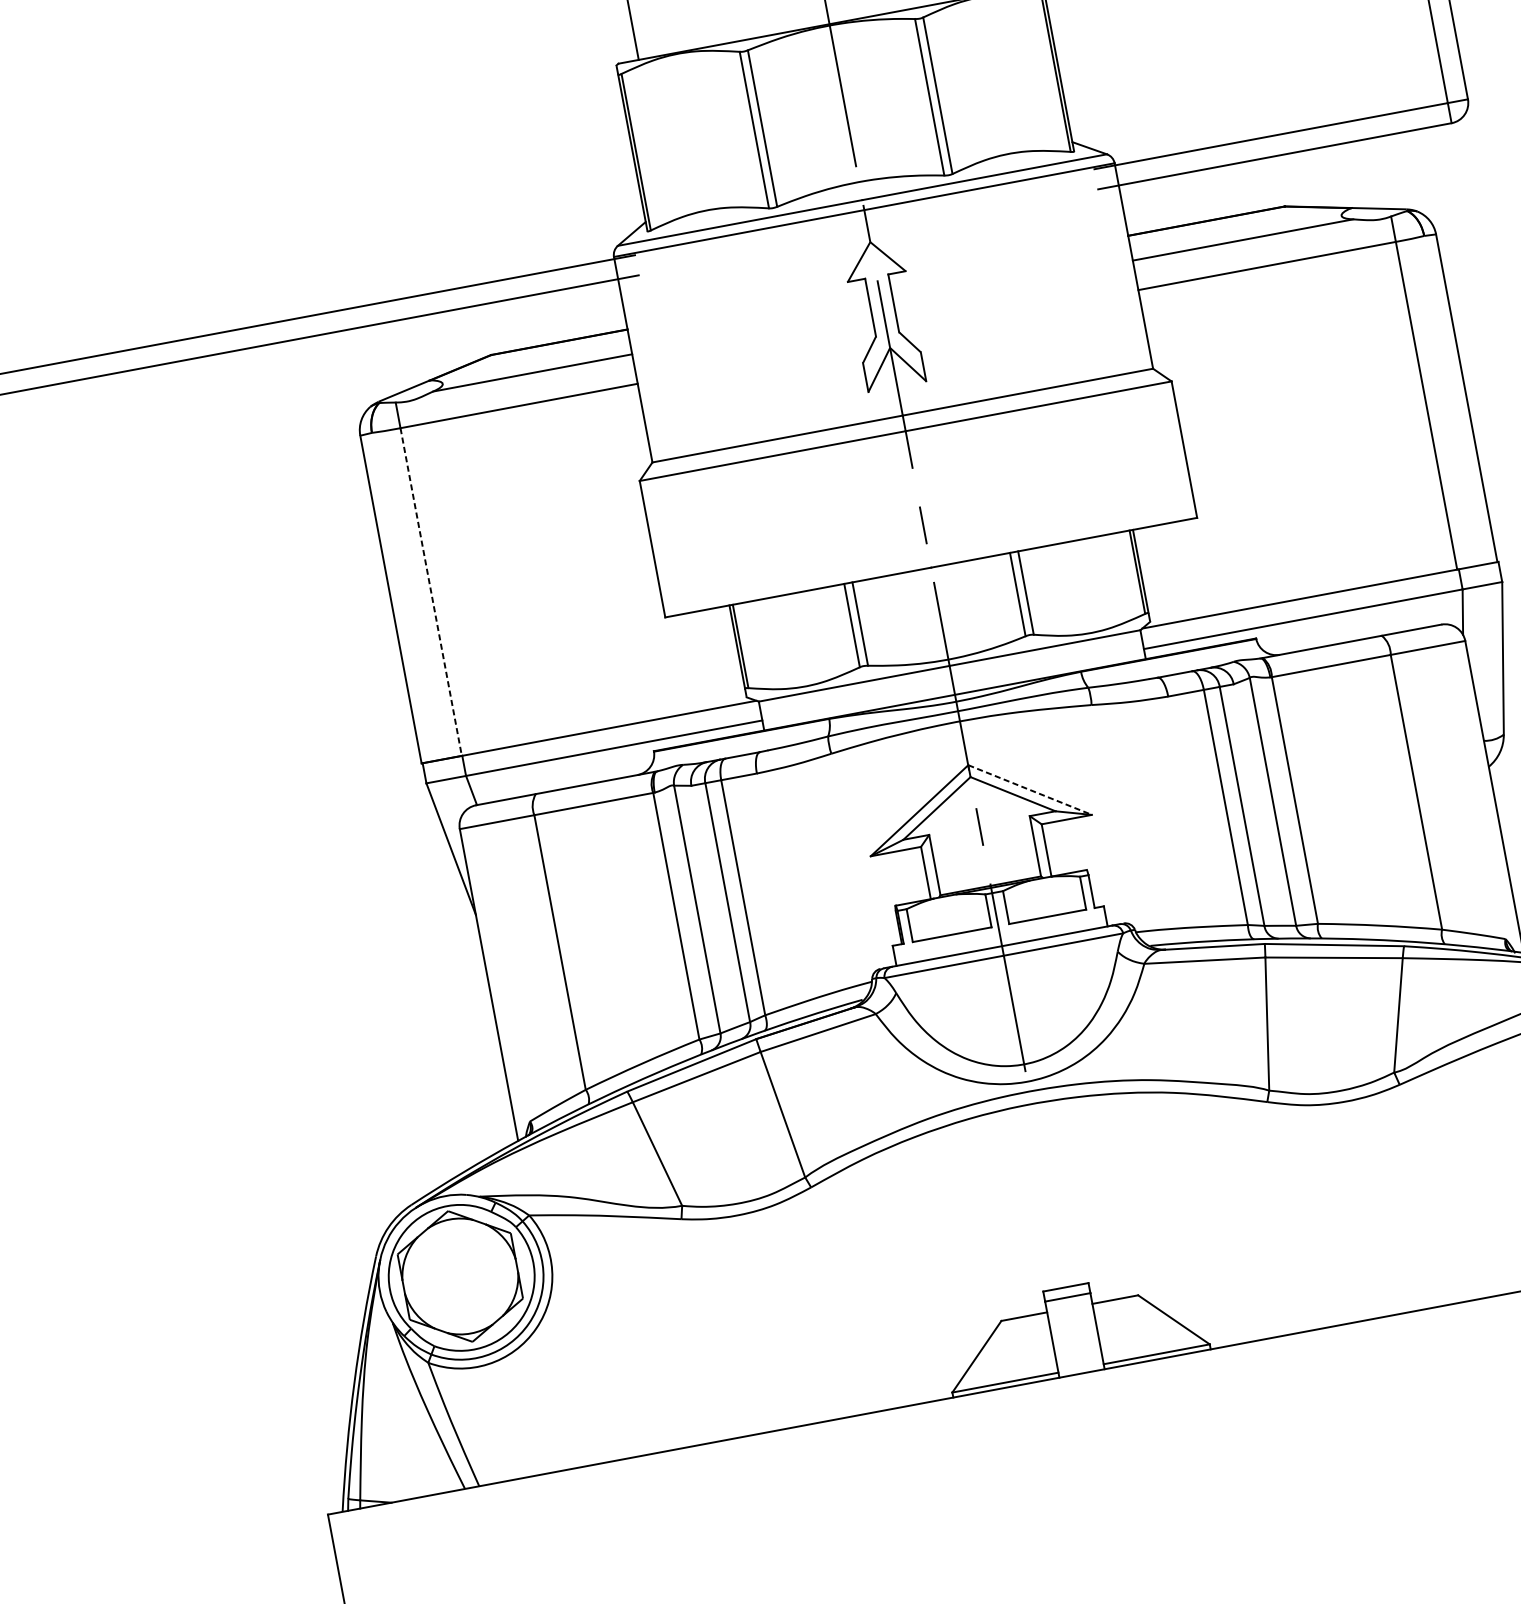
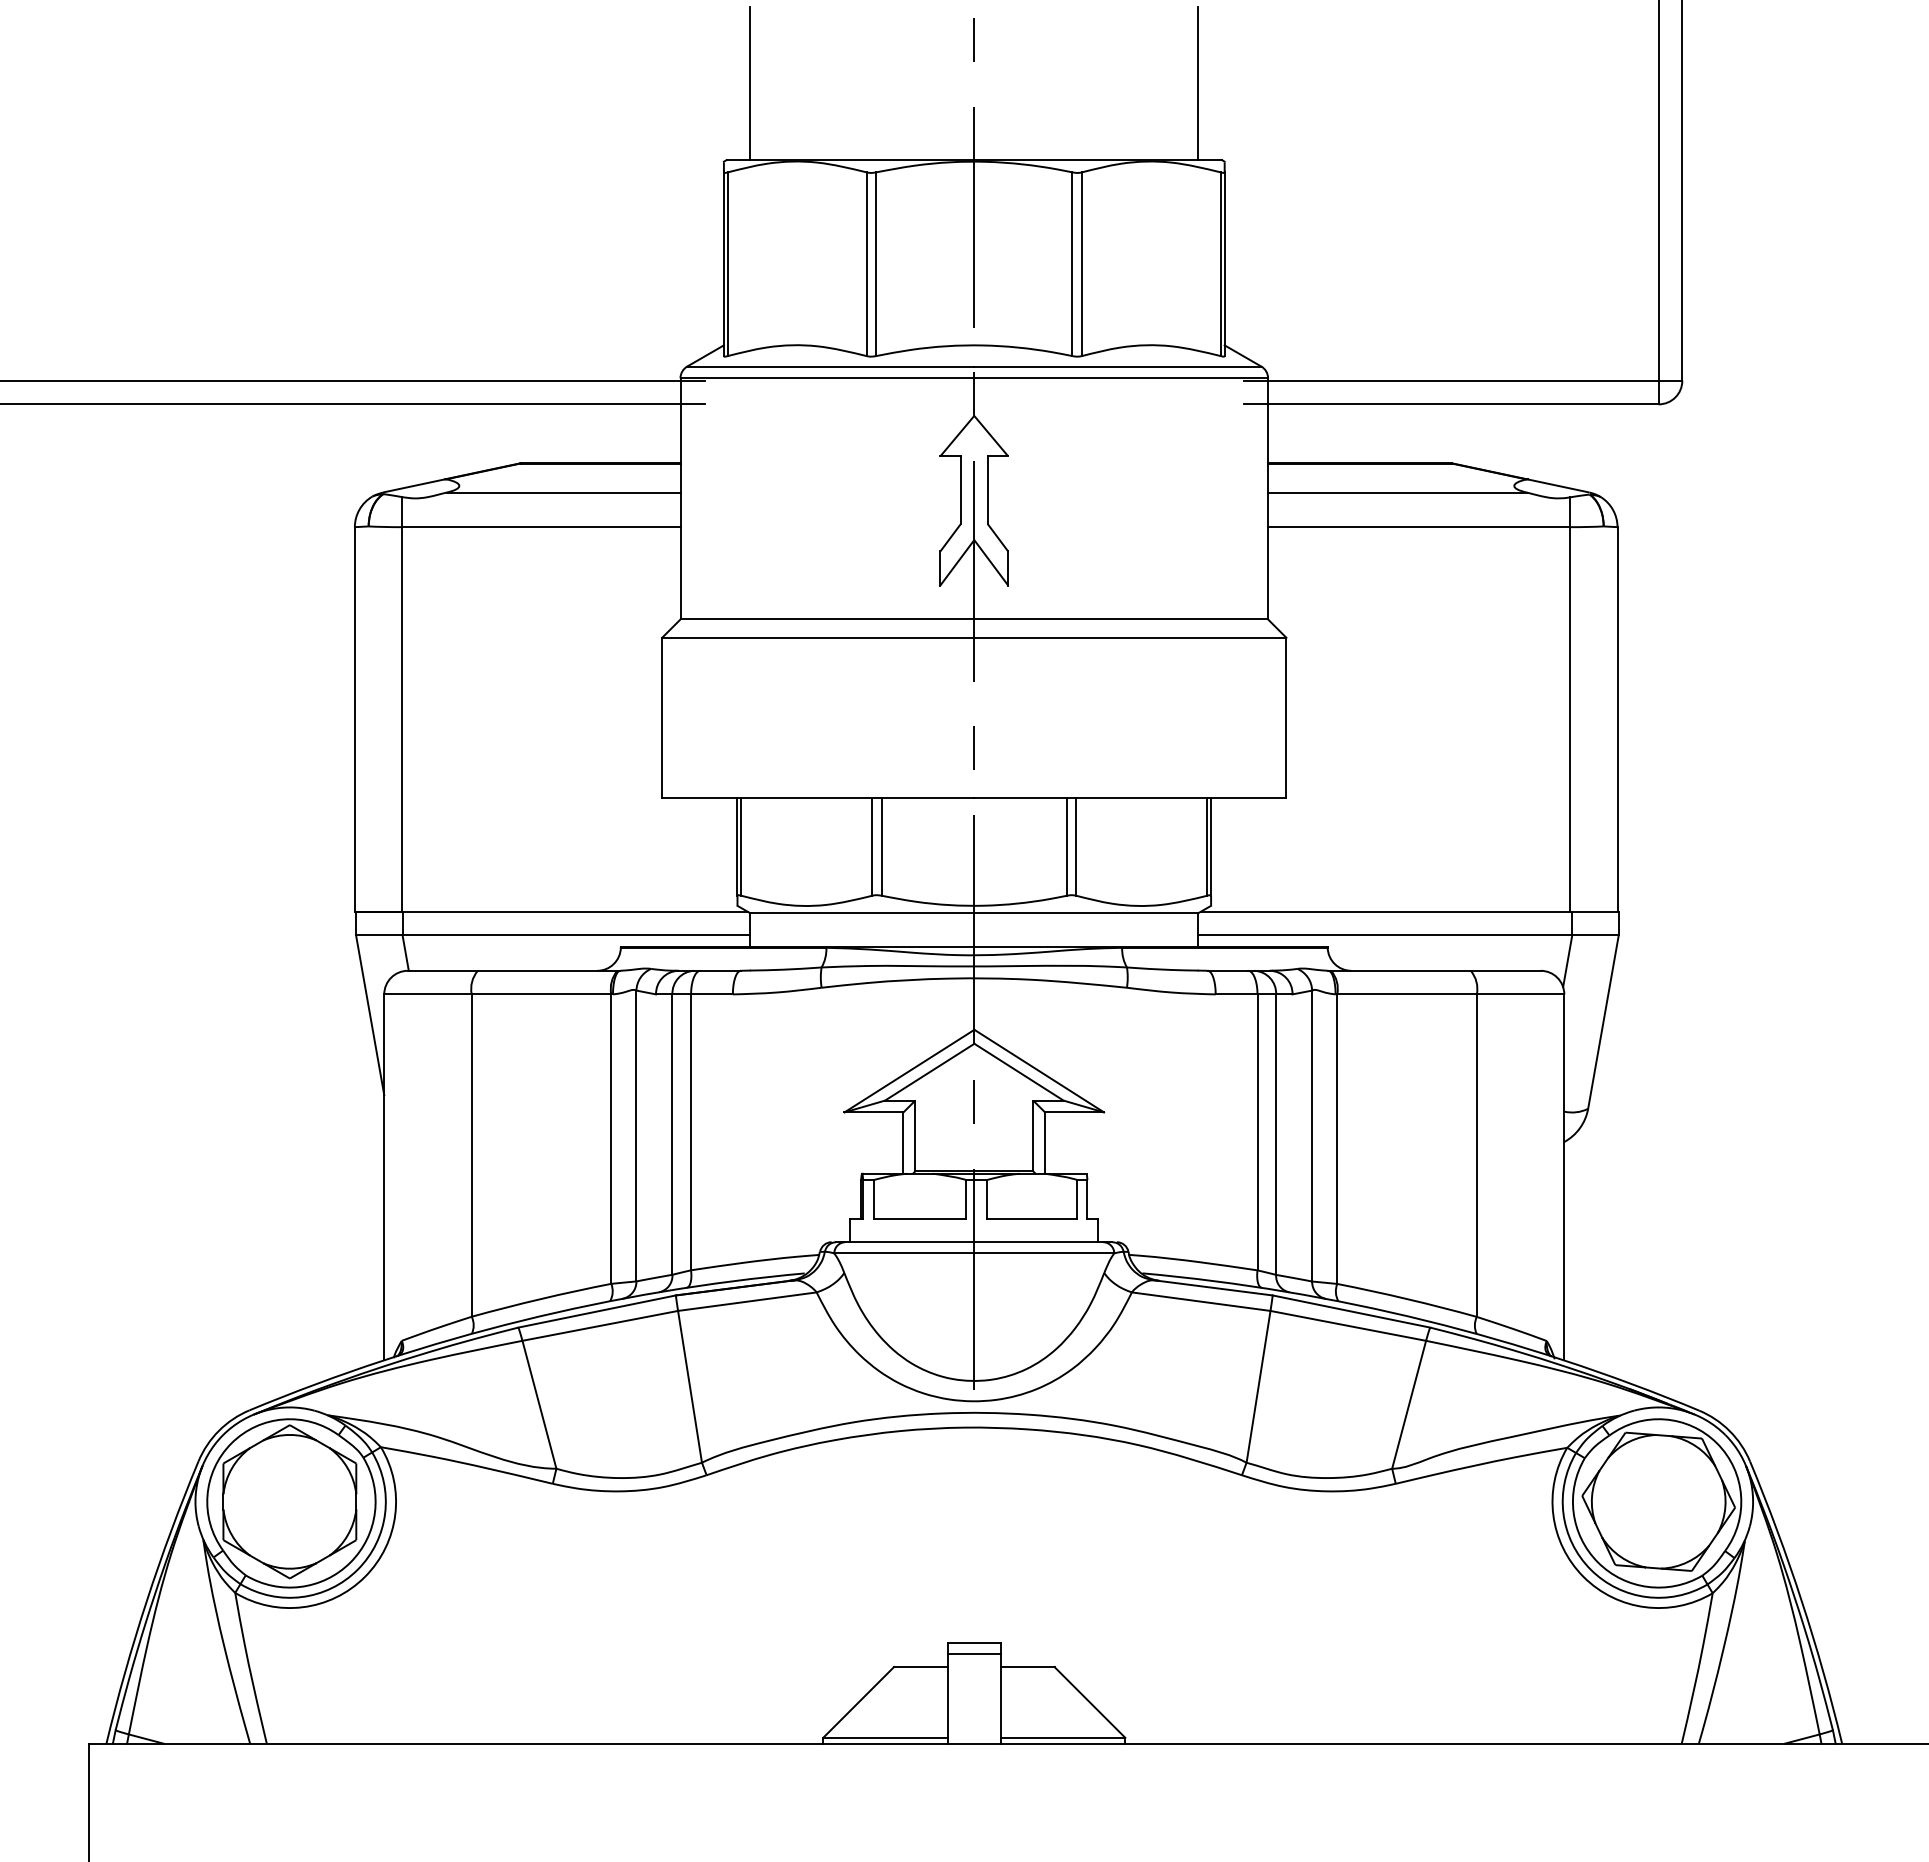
line: (431, 592) -> (402, 719), dashed -> solid
line: (1030, 790) -> (1039, 1071), dashed -> solid

